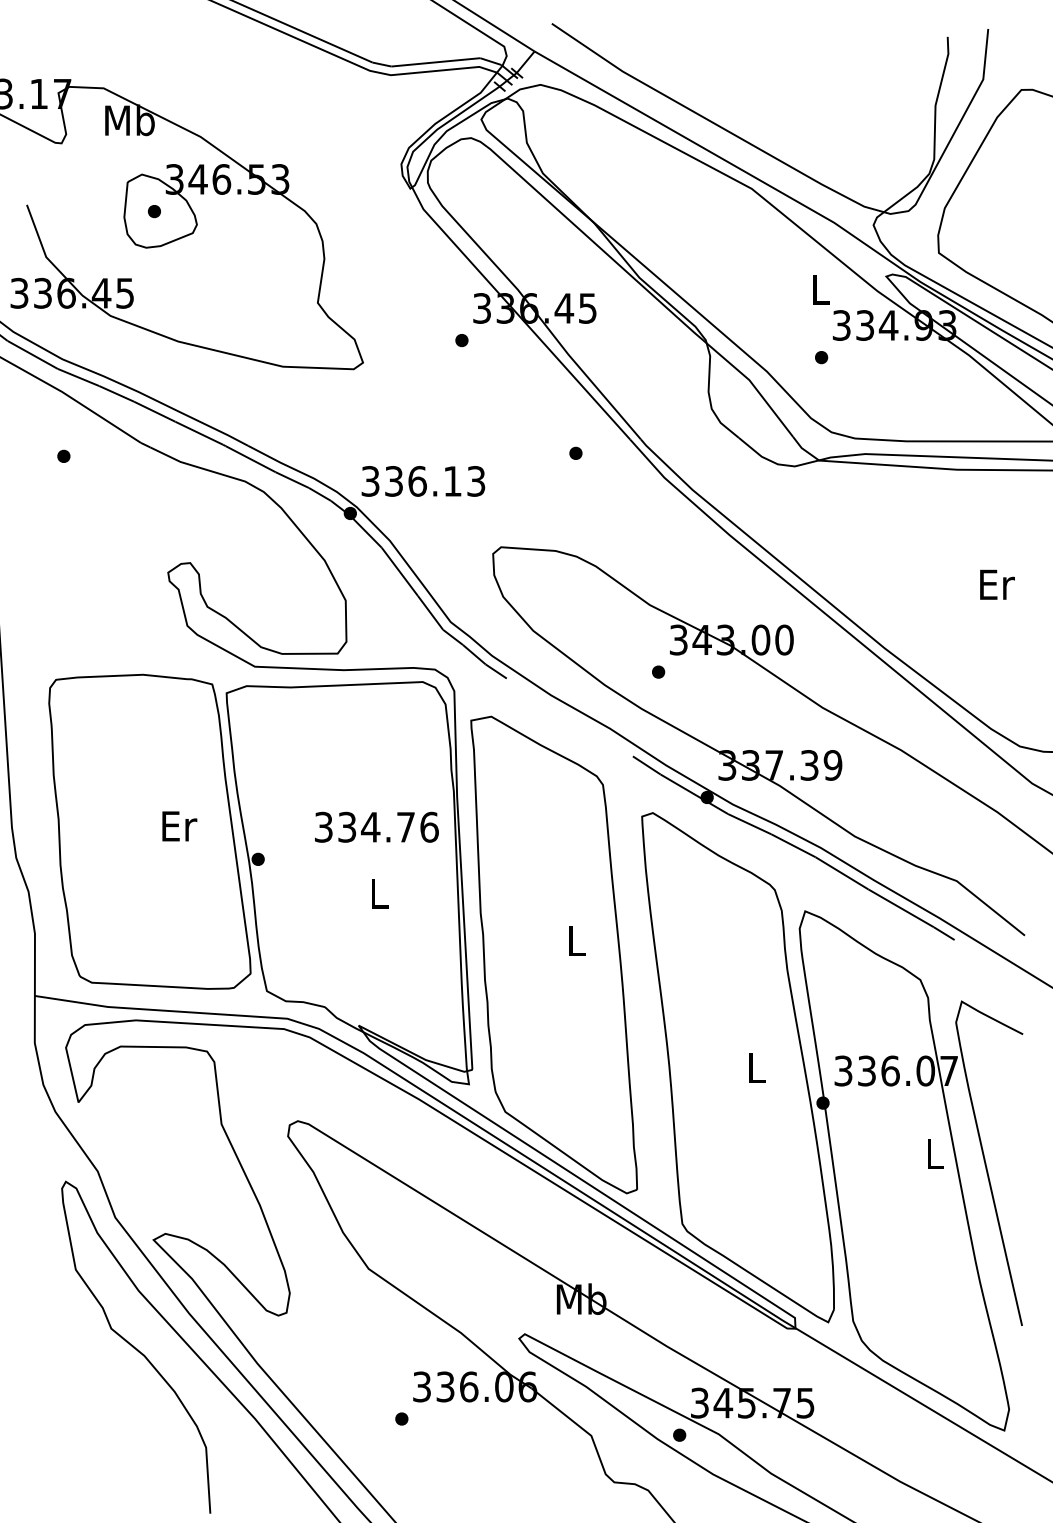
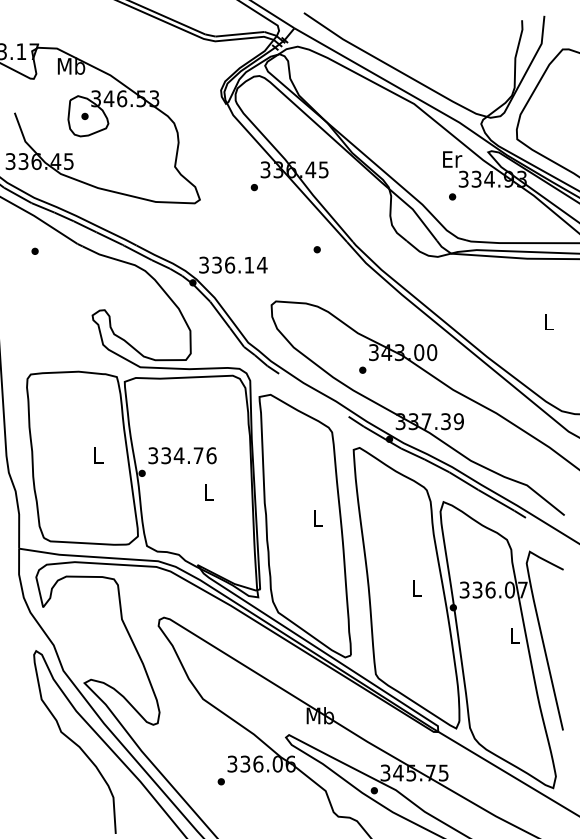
text: (821, 289) -> (452, 159), L -> Er
text: (476, 480) -> (262, 264), 336.13 -> 336.14
text: (997, 585) -> (549, 322), Er -> L
text: (178, 826) -> (98, 455), Er -> L
text: (376, 826) -> (182, 455), moved

